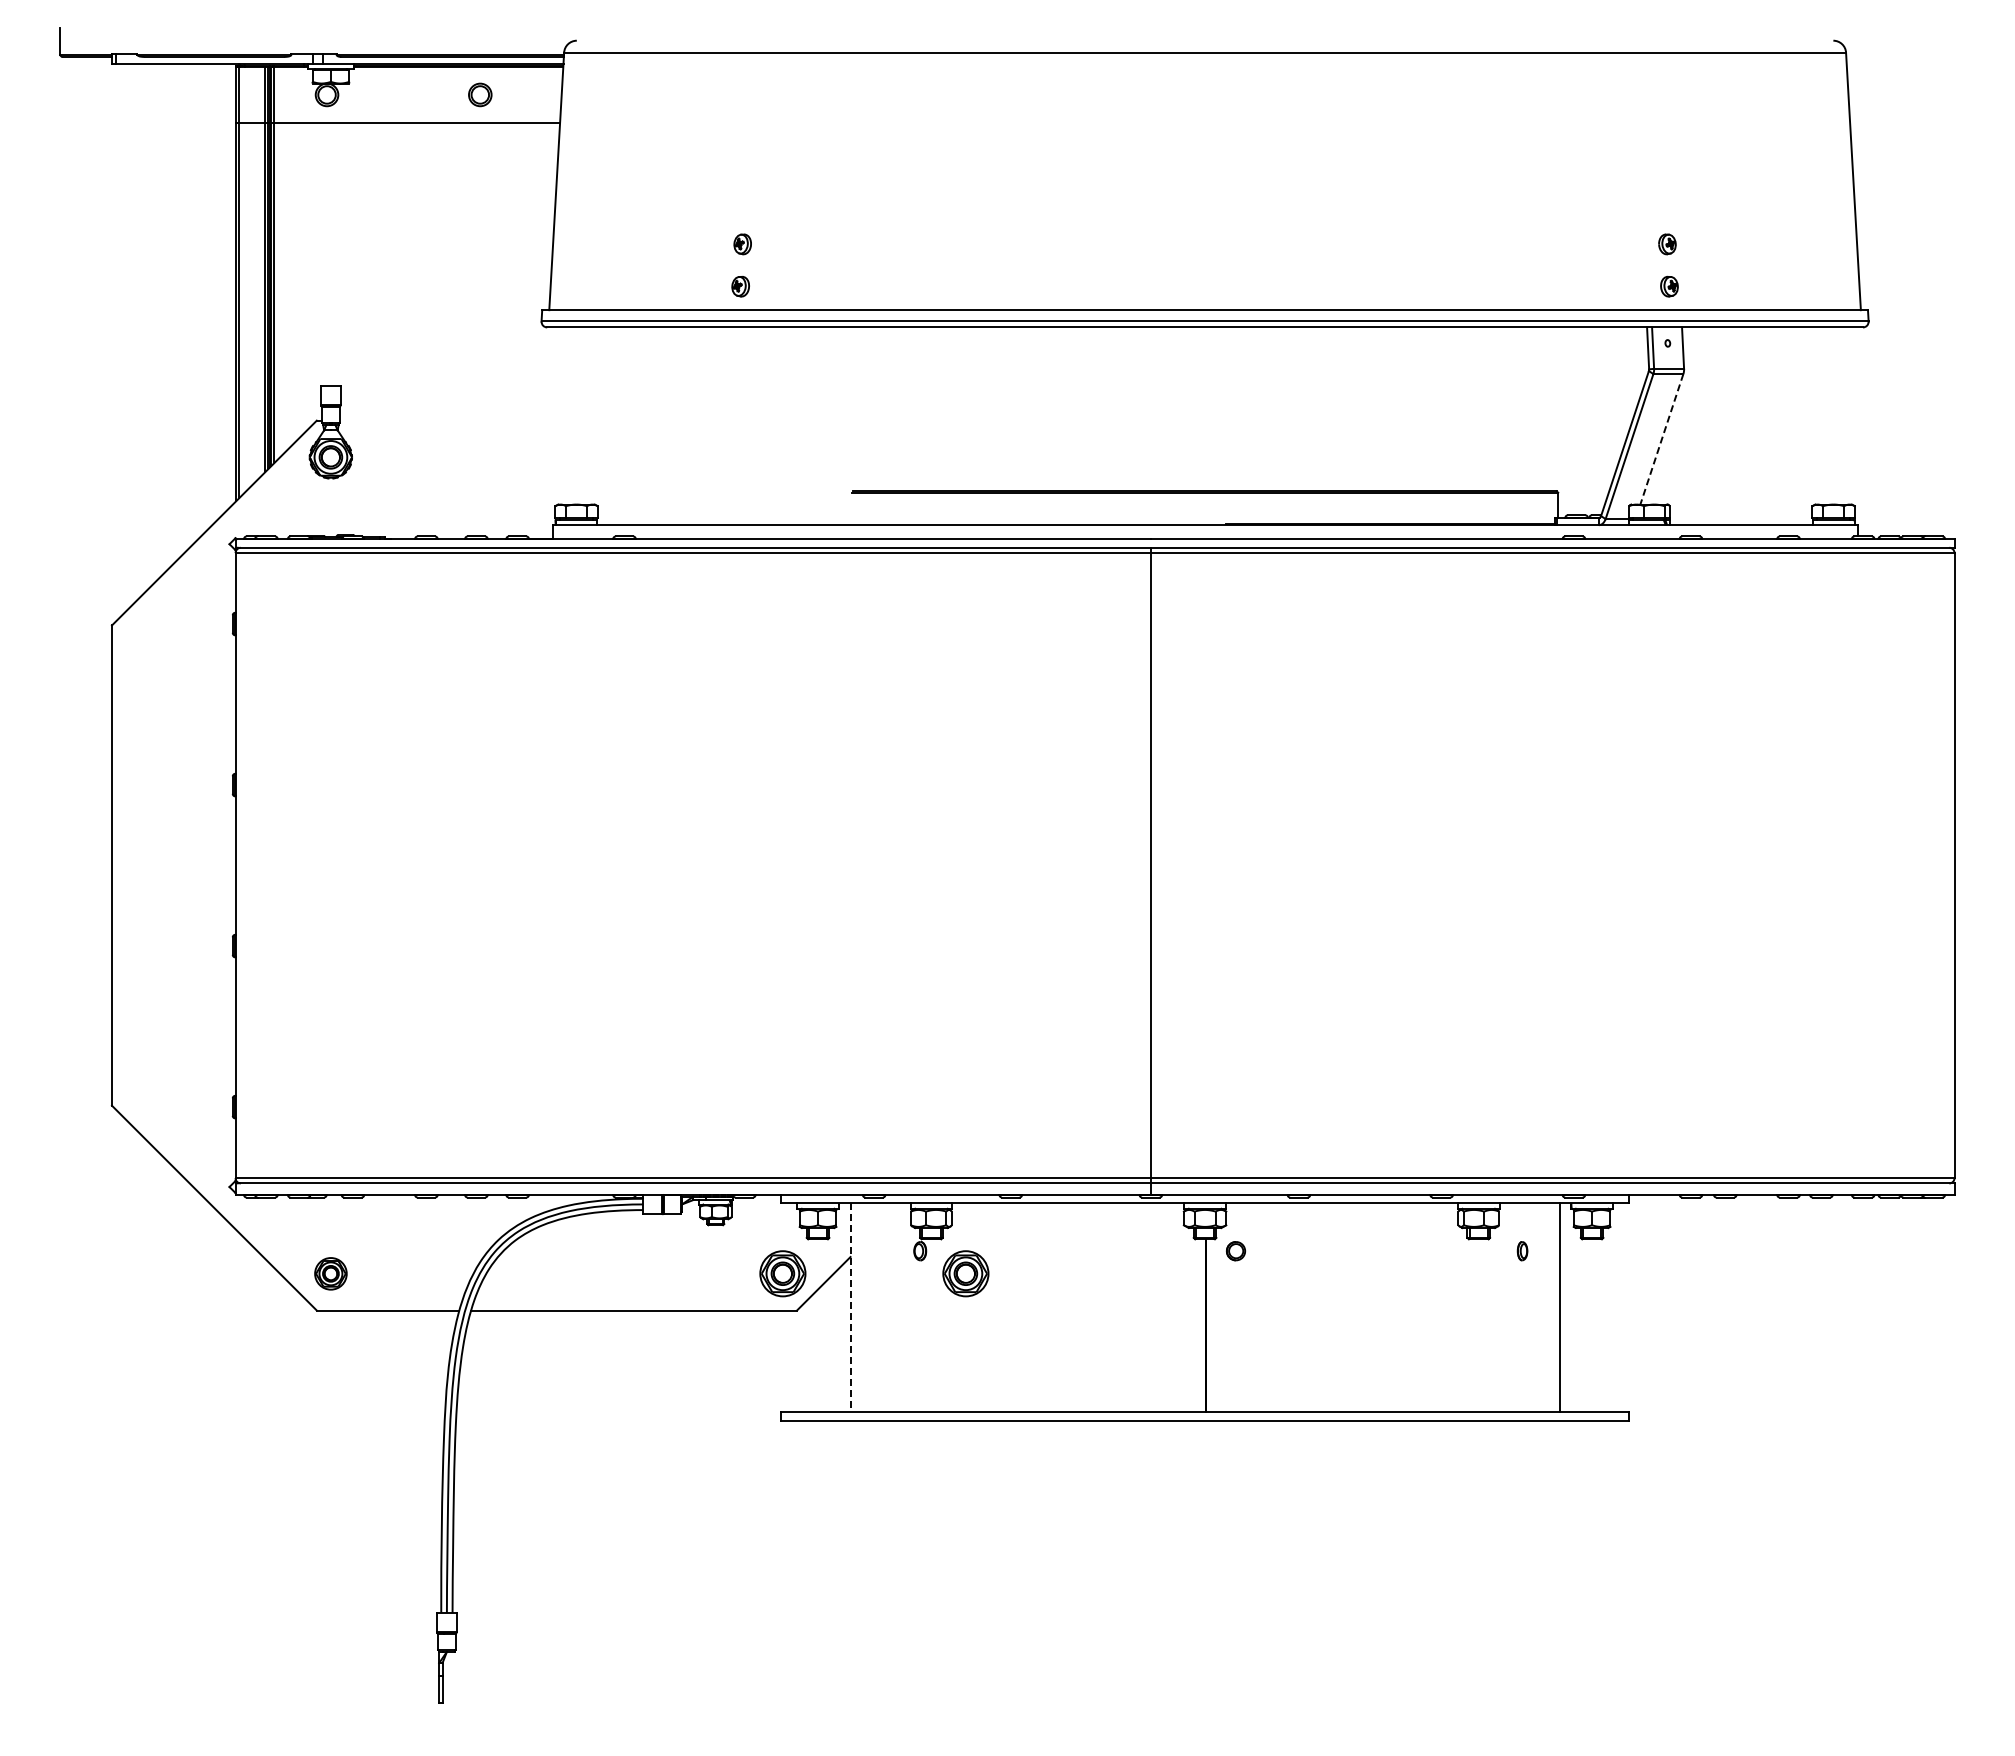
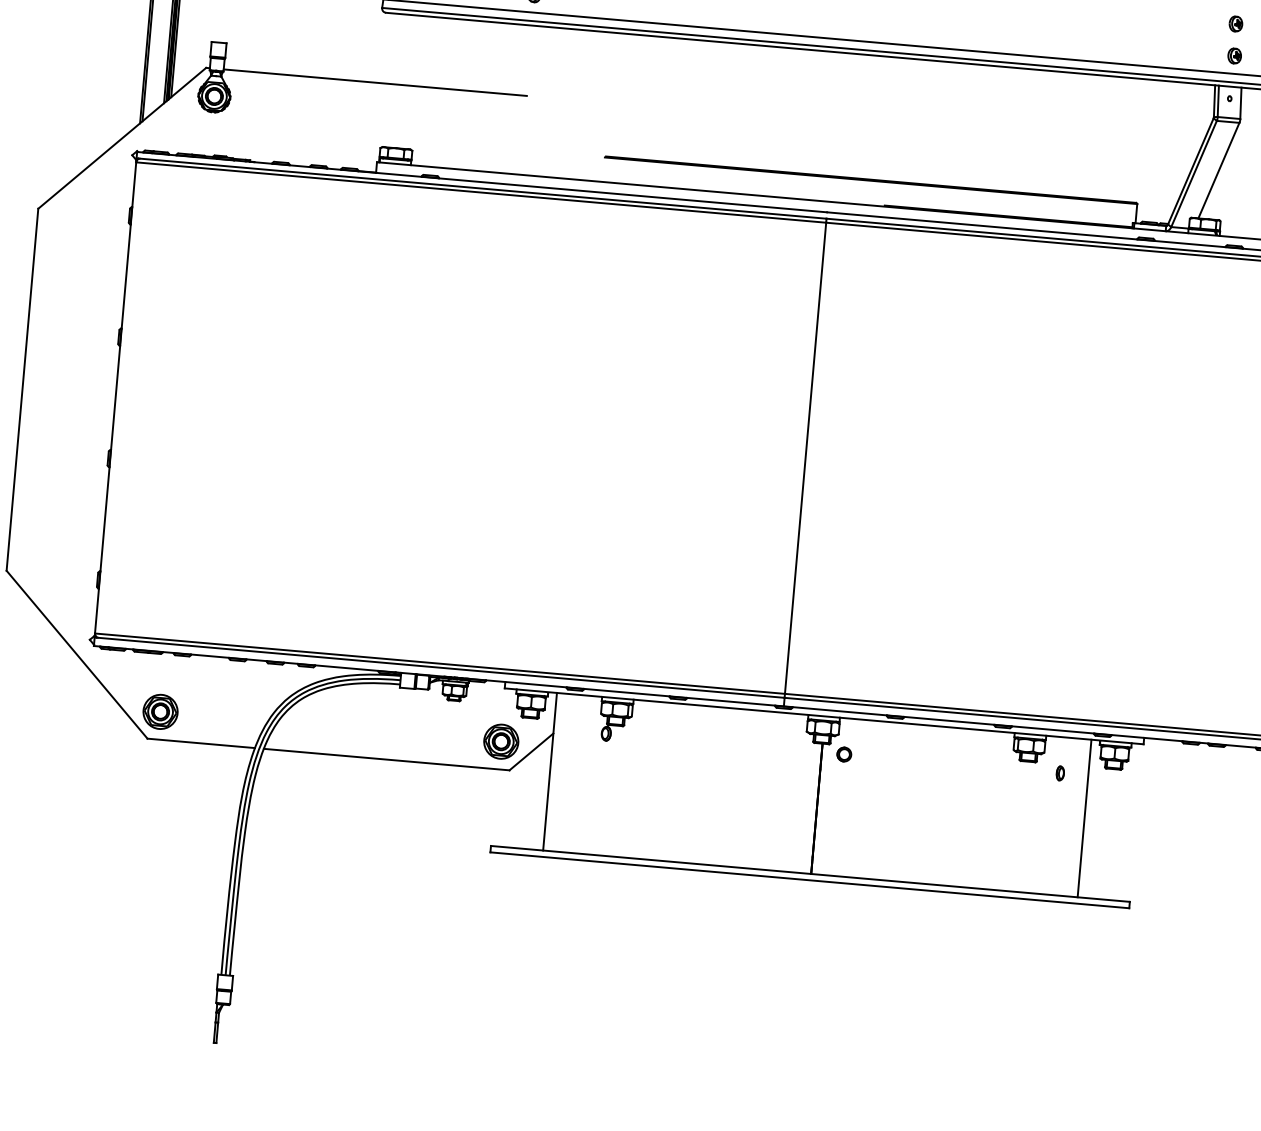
line: (541, 420) -> (375, 82), added
line: (1661, 439) -> (1218, 170), dashed -> solid
part: (330, 1273) -> (160, 711), size x1.43
part: (965, 1273) -> (638, 753), removed
line: (850, 1307) -> (550, 771), dashed -> solid

